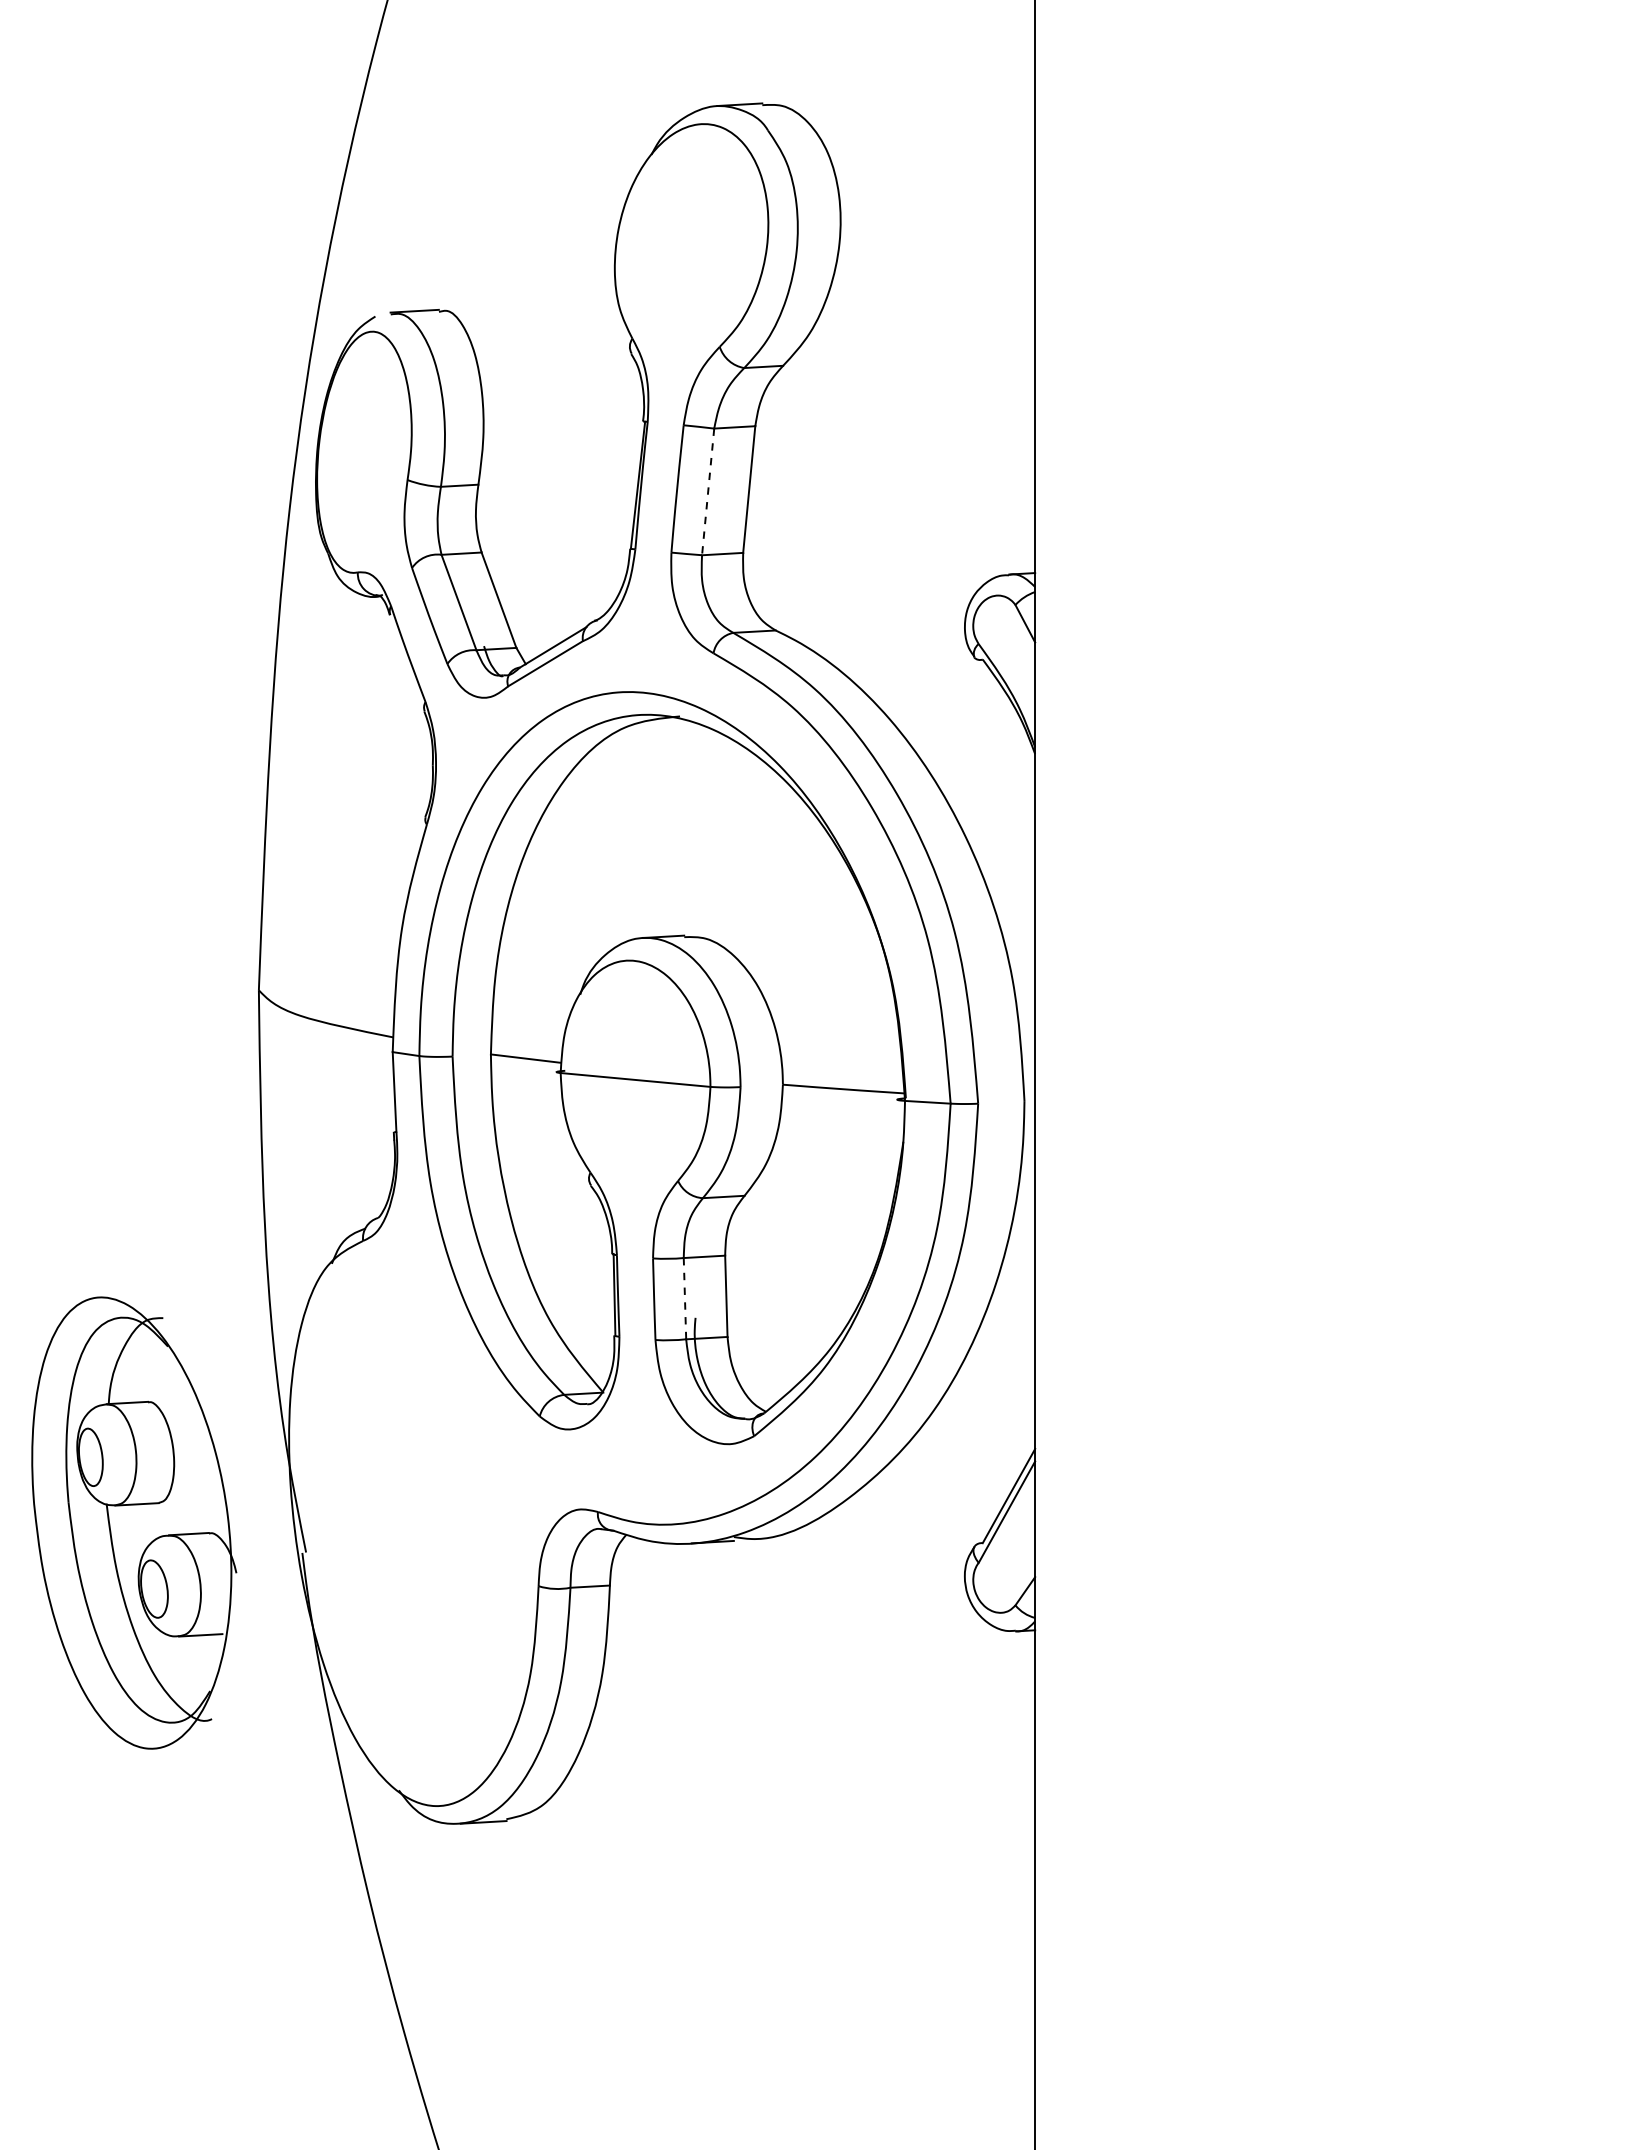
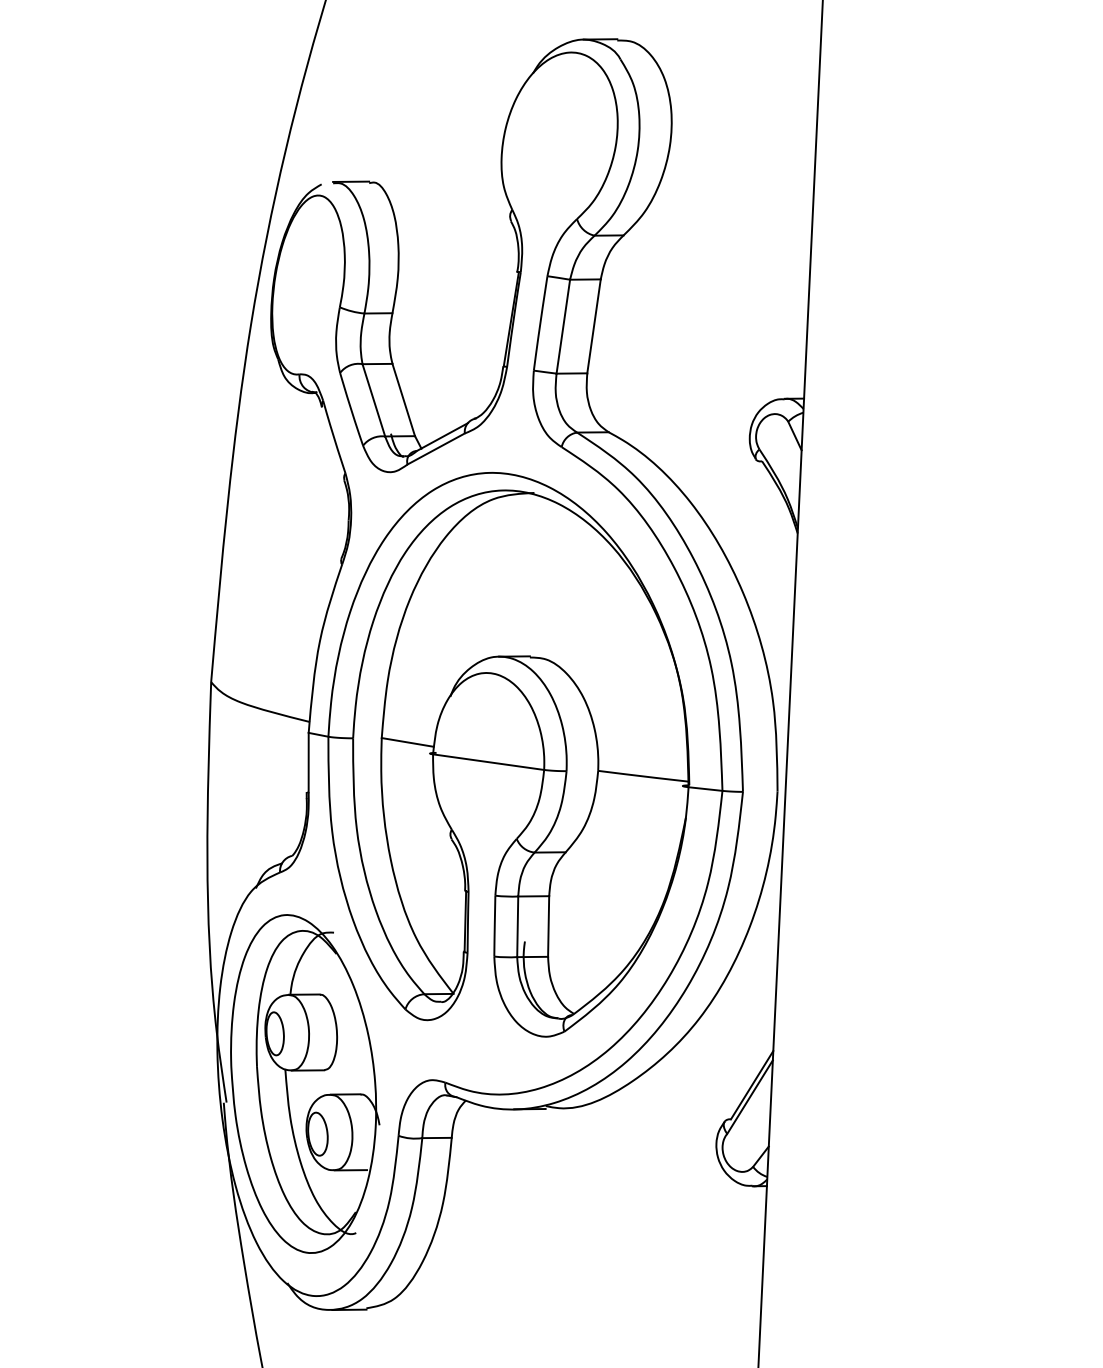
line: (708, 491) -> (563, 326), dashed -> solid
line: (684, 1298) -> (517, 926), dashed -> solid
part: (134, 1522) -> (305, 1083), moved

